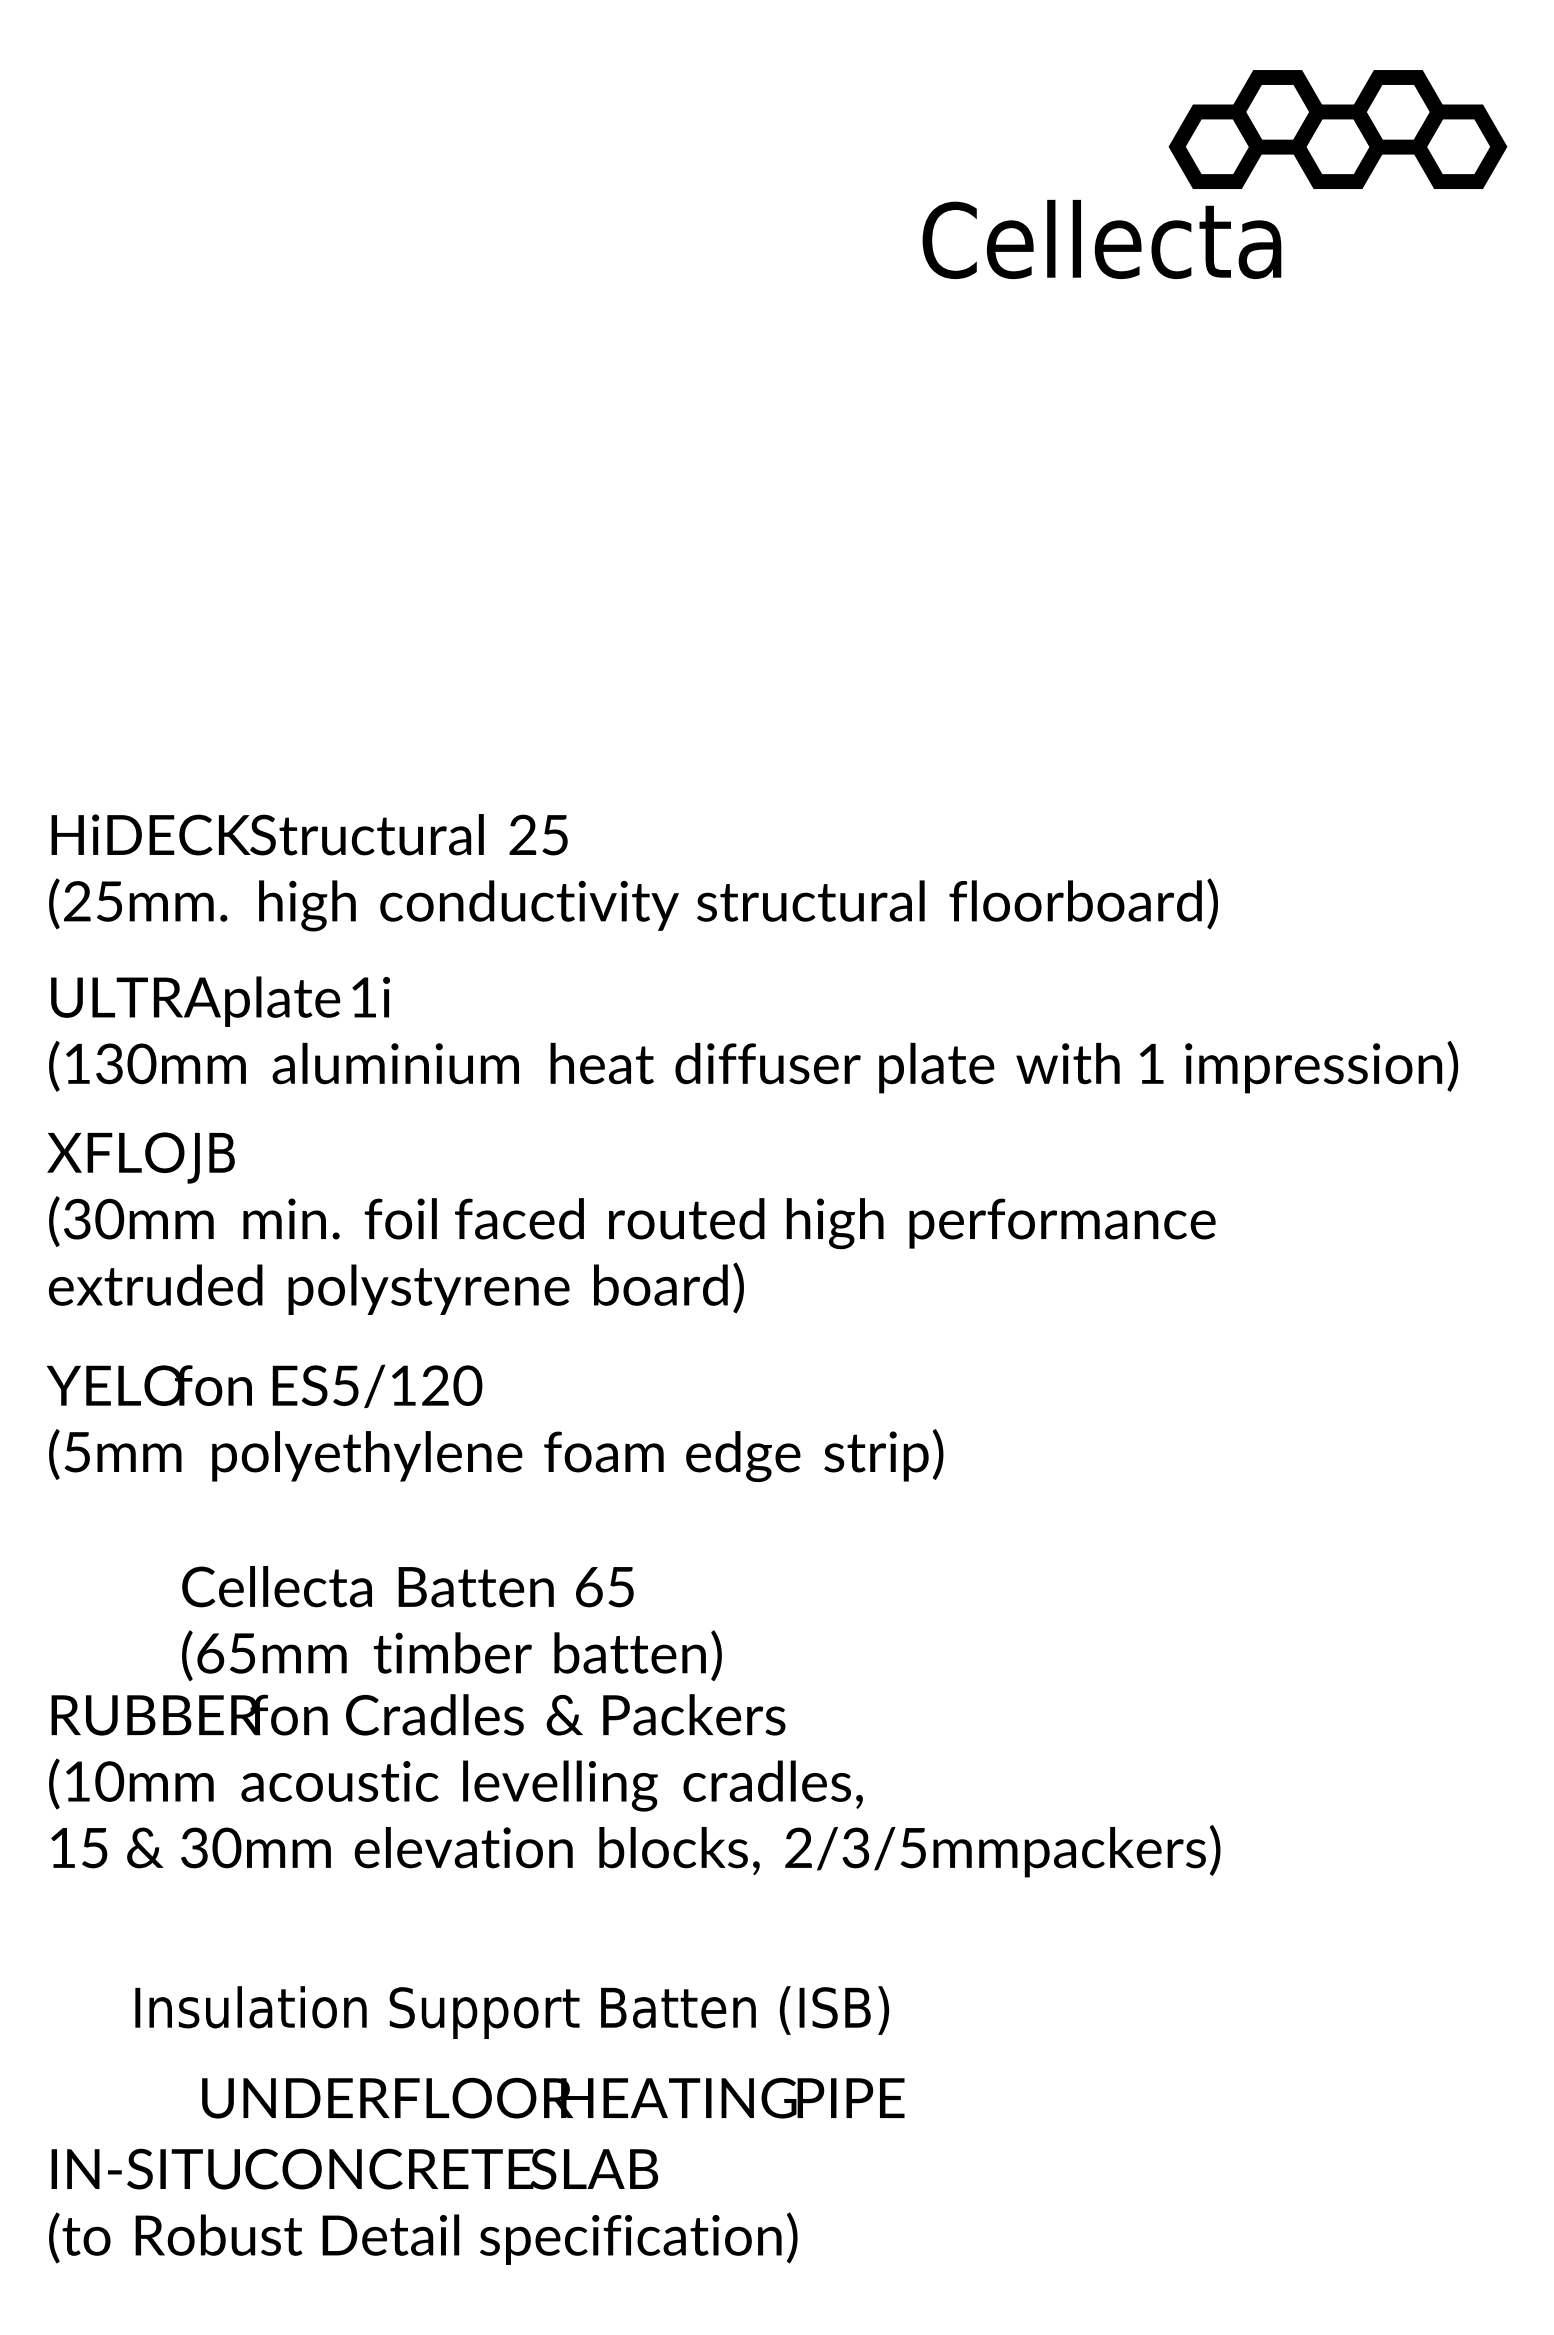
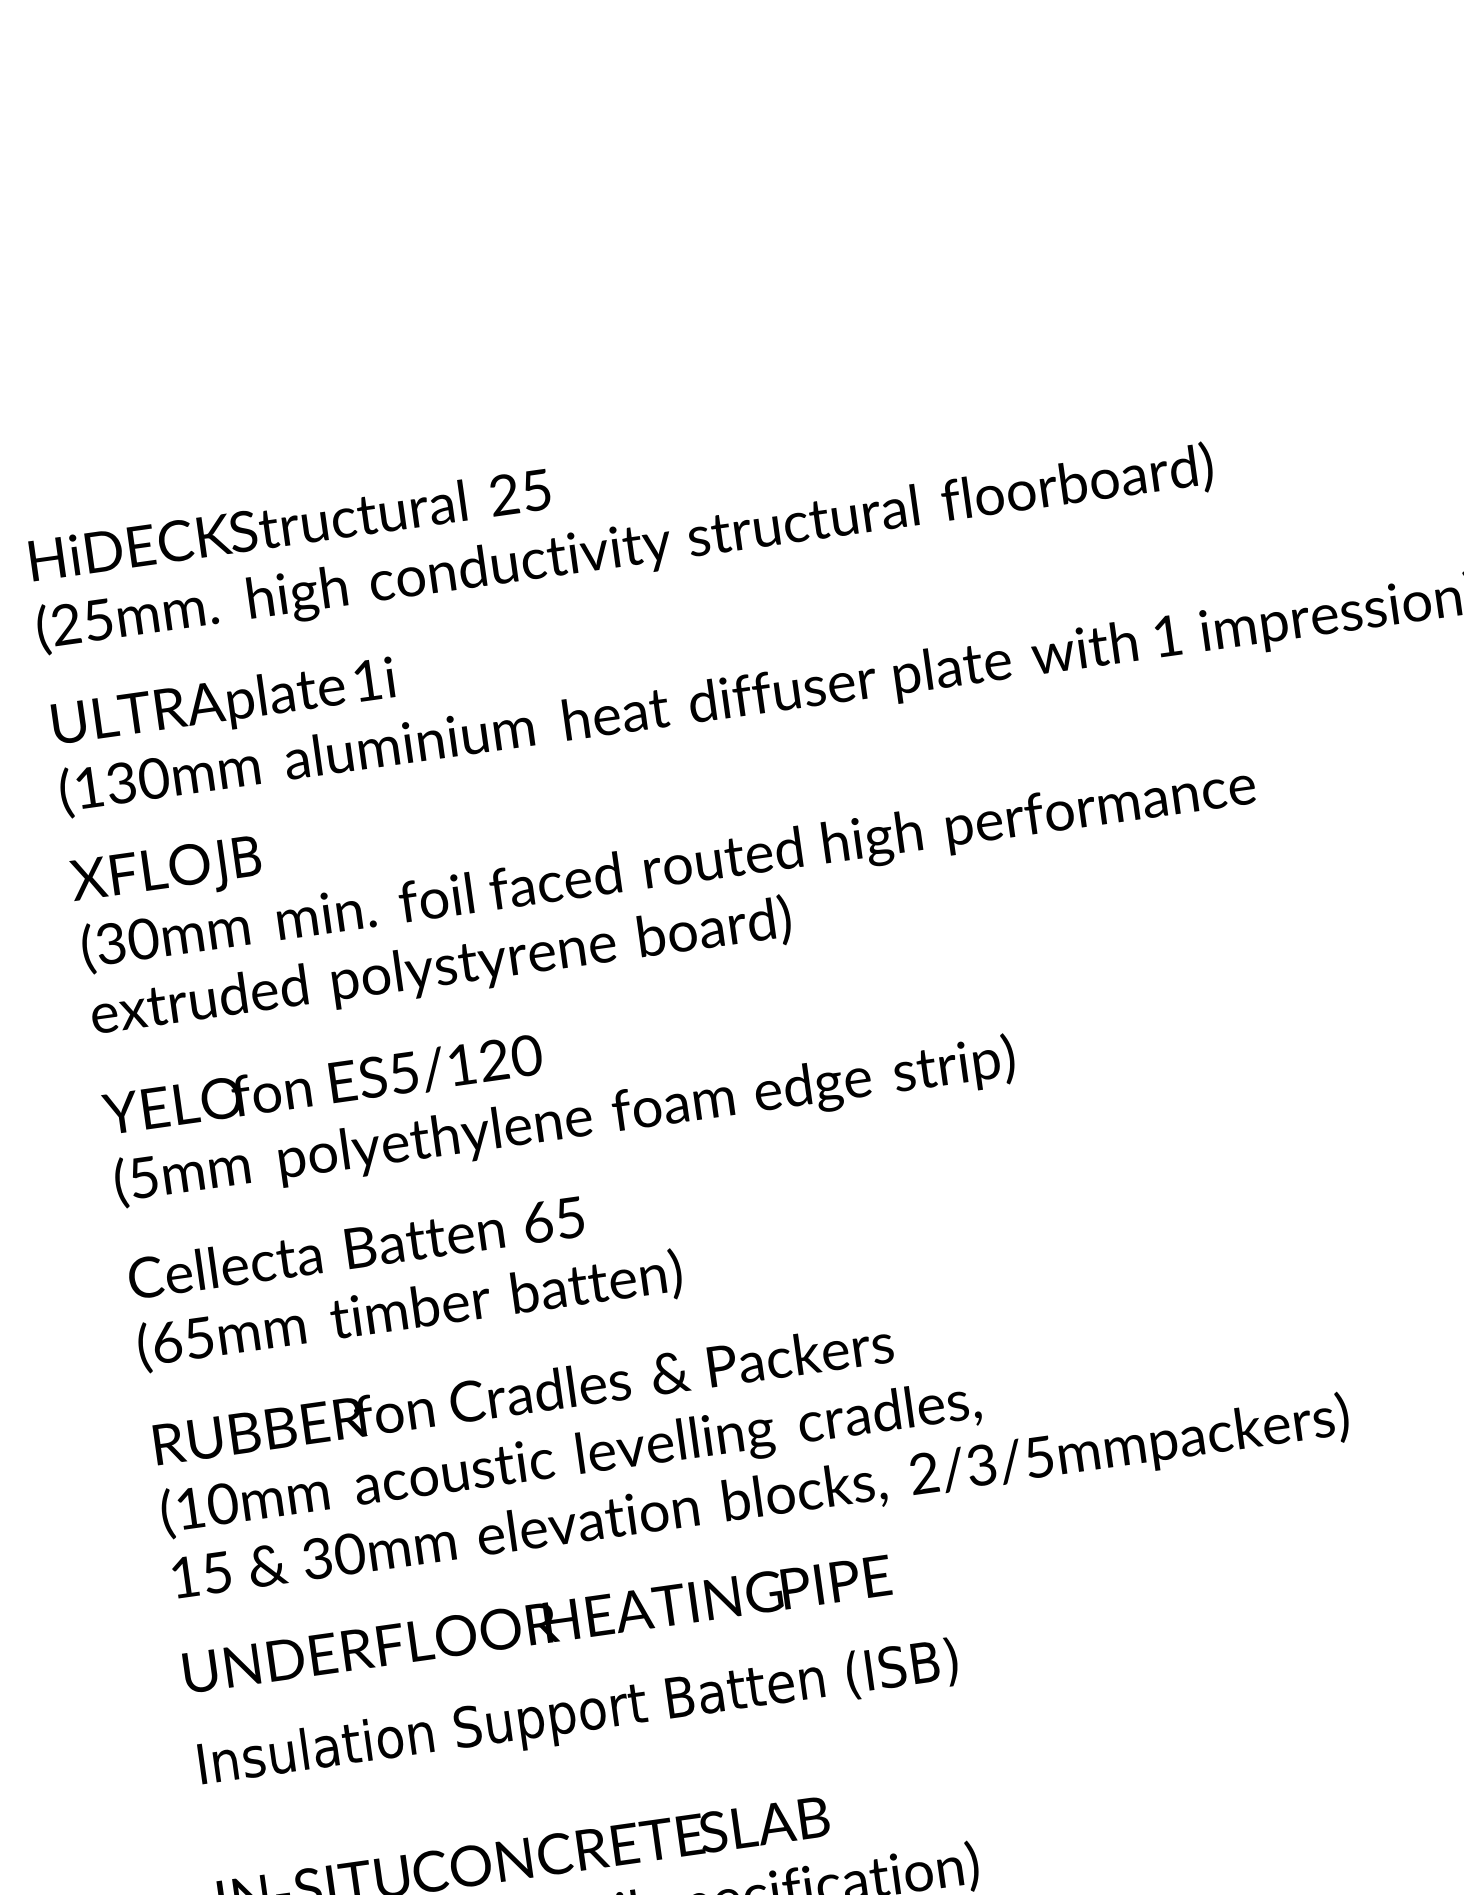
text: (451, 1623) -> (405, 1278), moved
text: (512, 2012) -> (579, 1715), moved
text: (553, 2097) -> (537, 1623), moved

